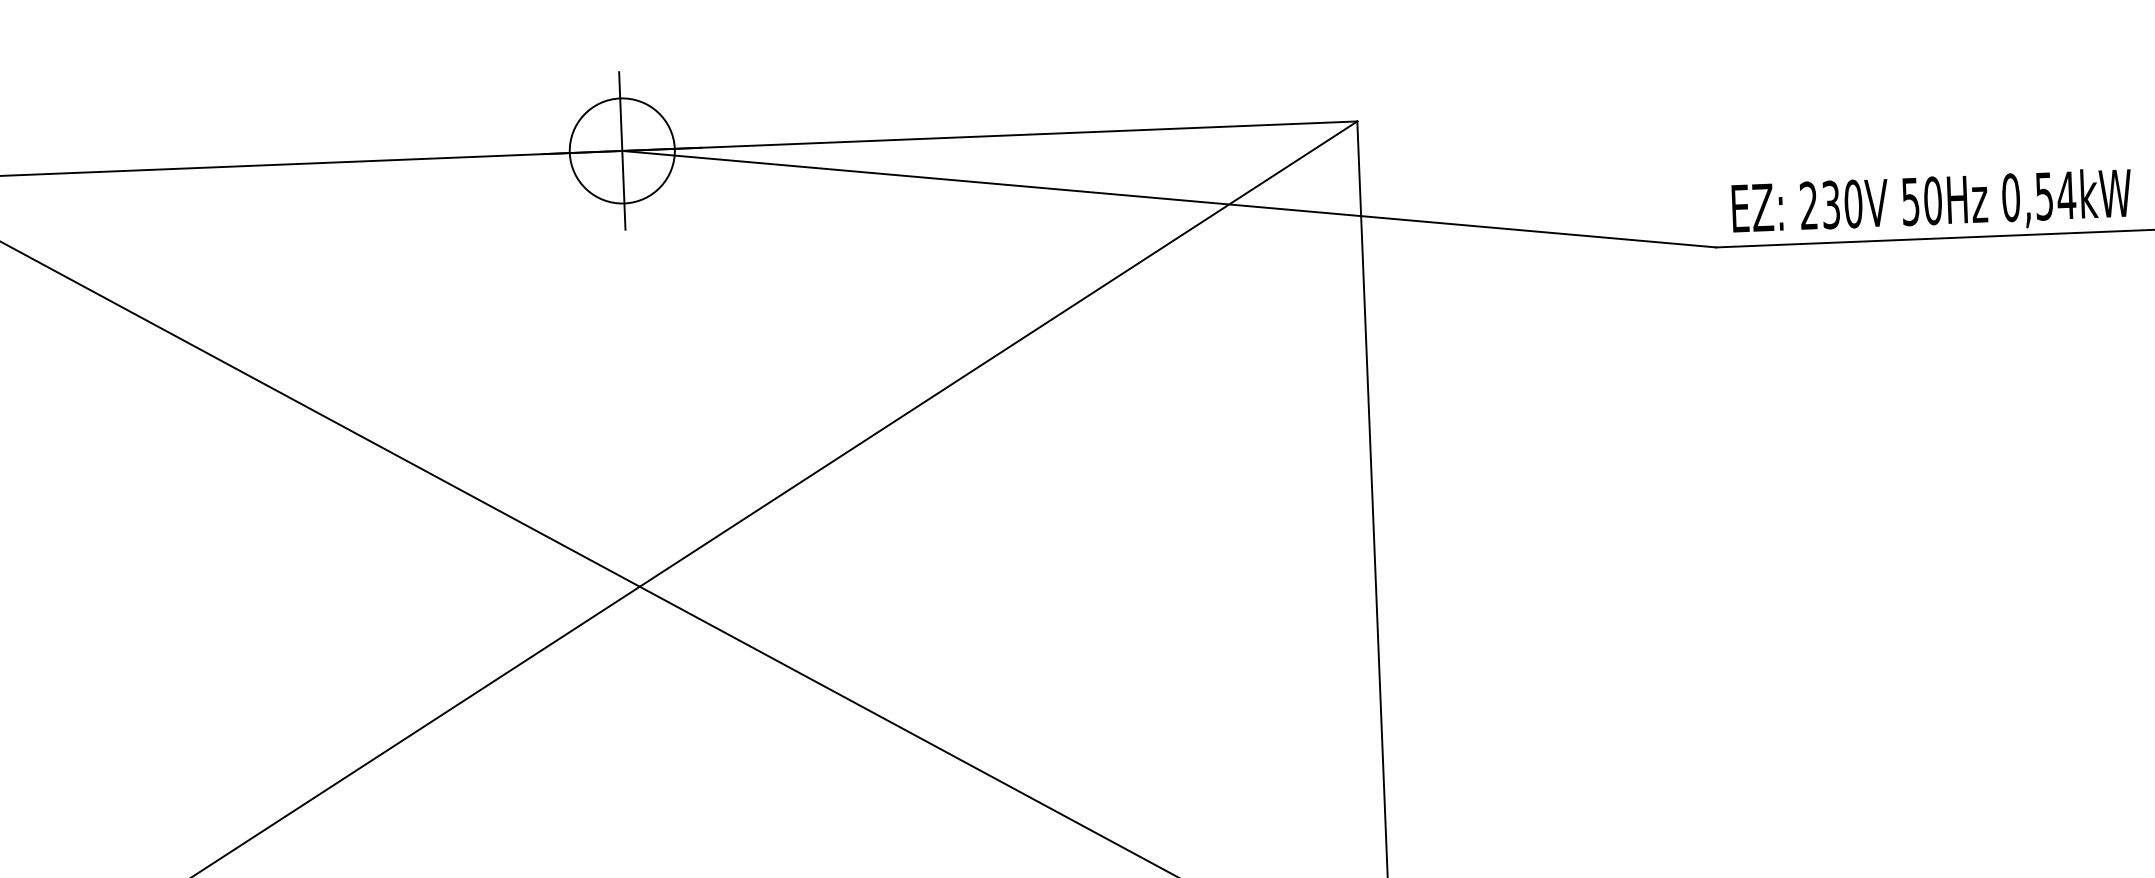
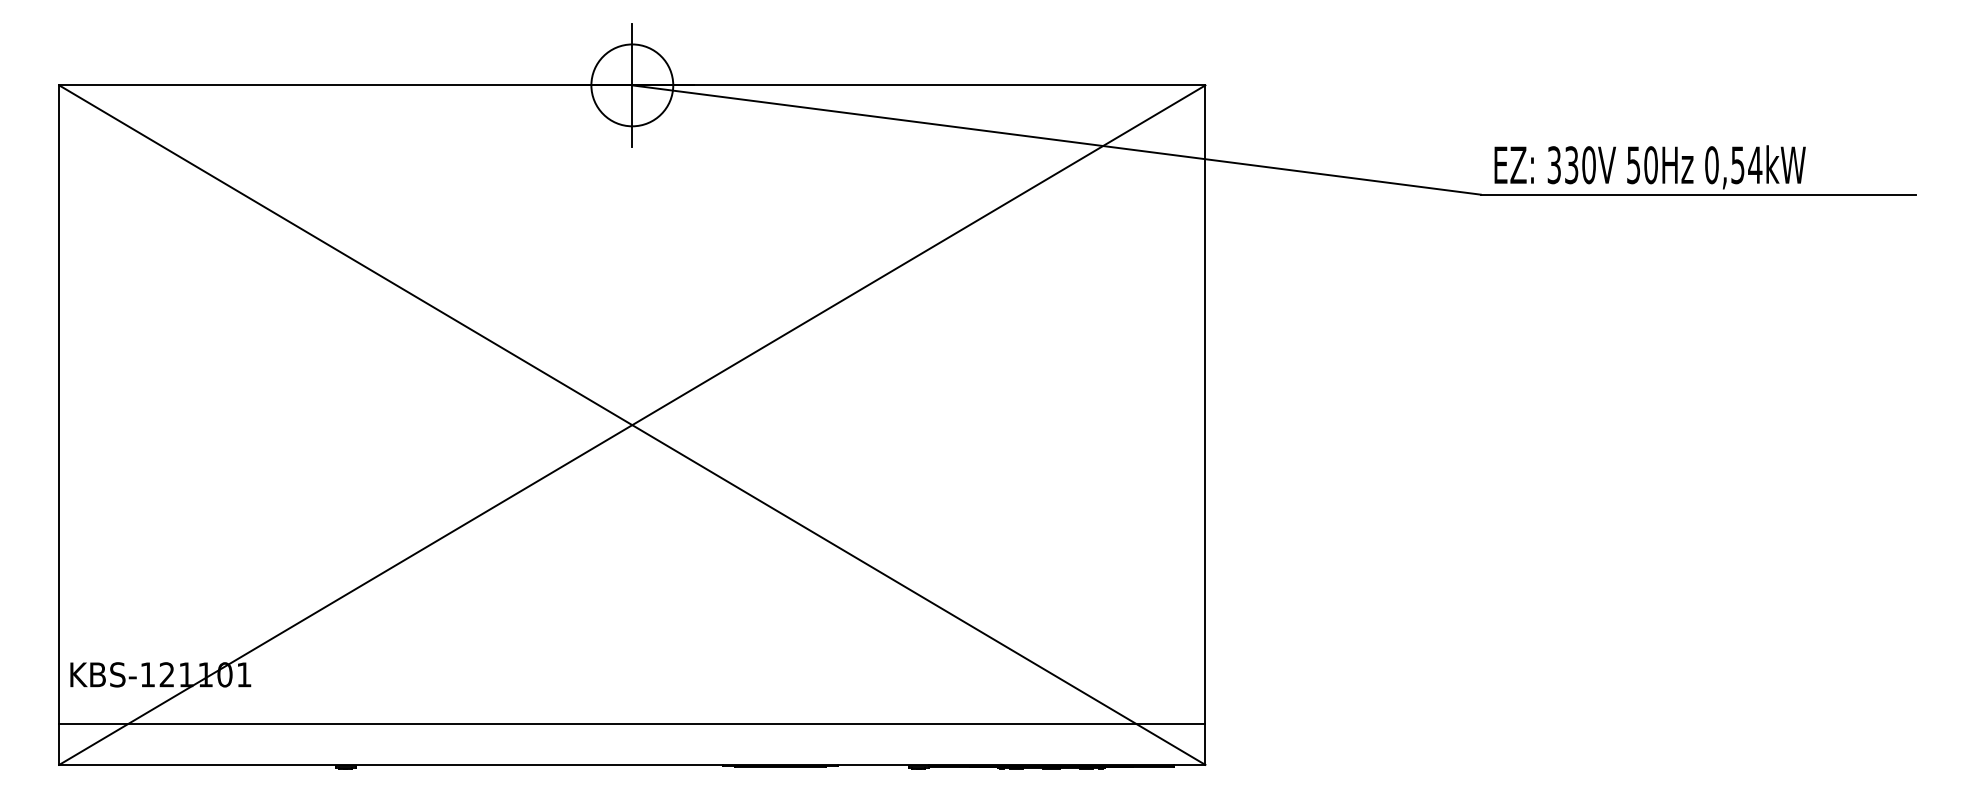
text: (1807, 206) -> (1553, 165), 230V -> 330V

